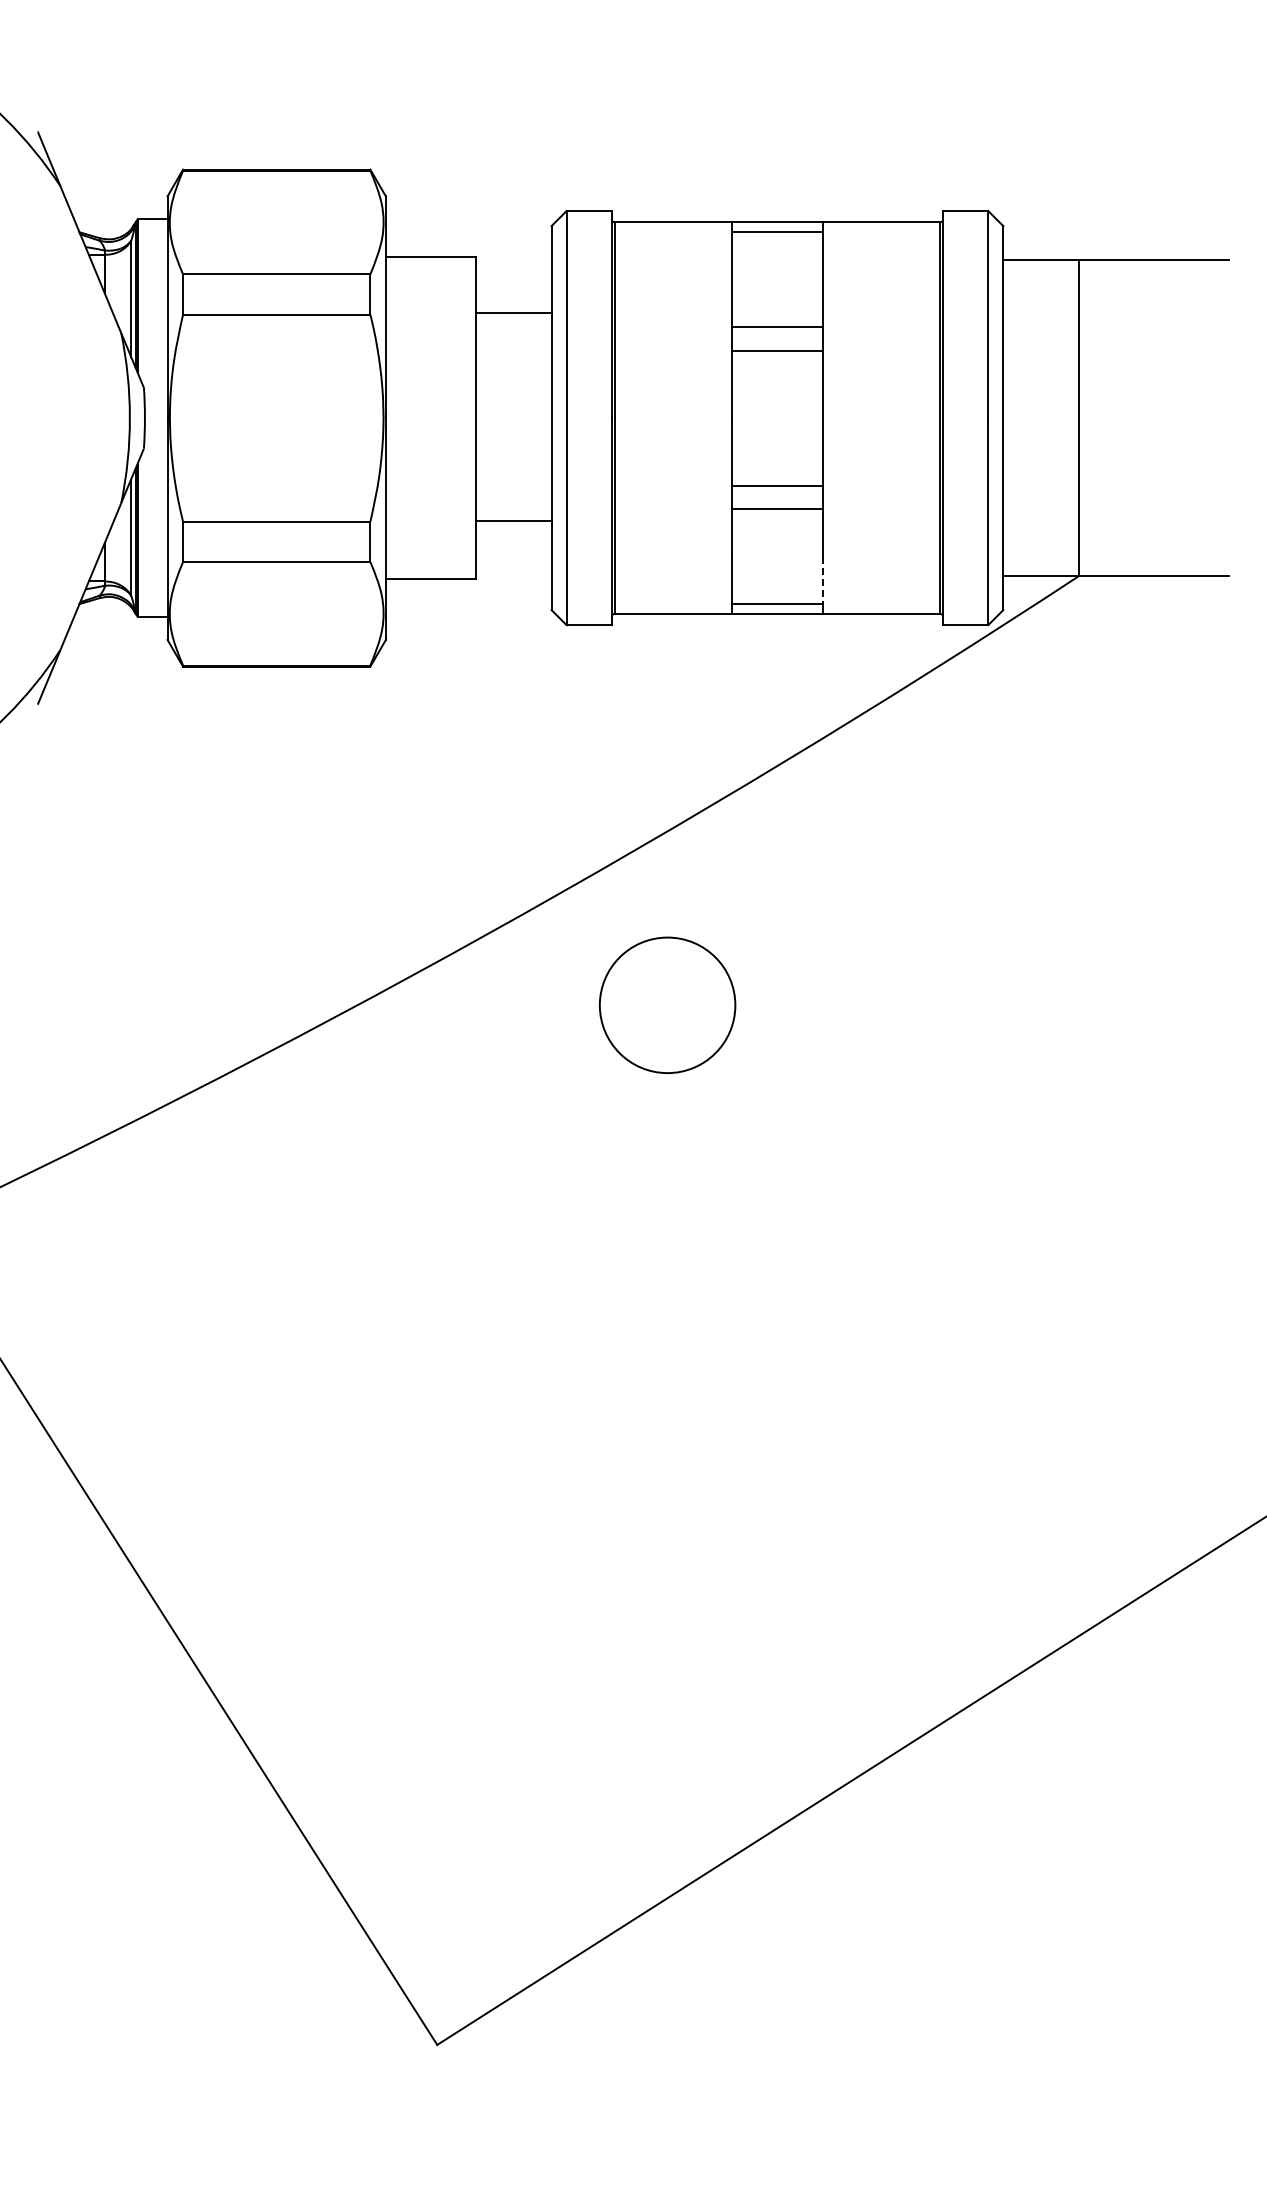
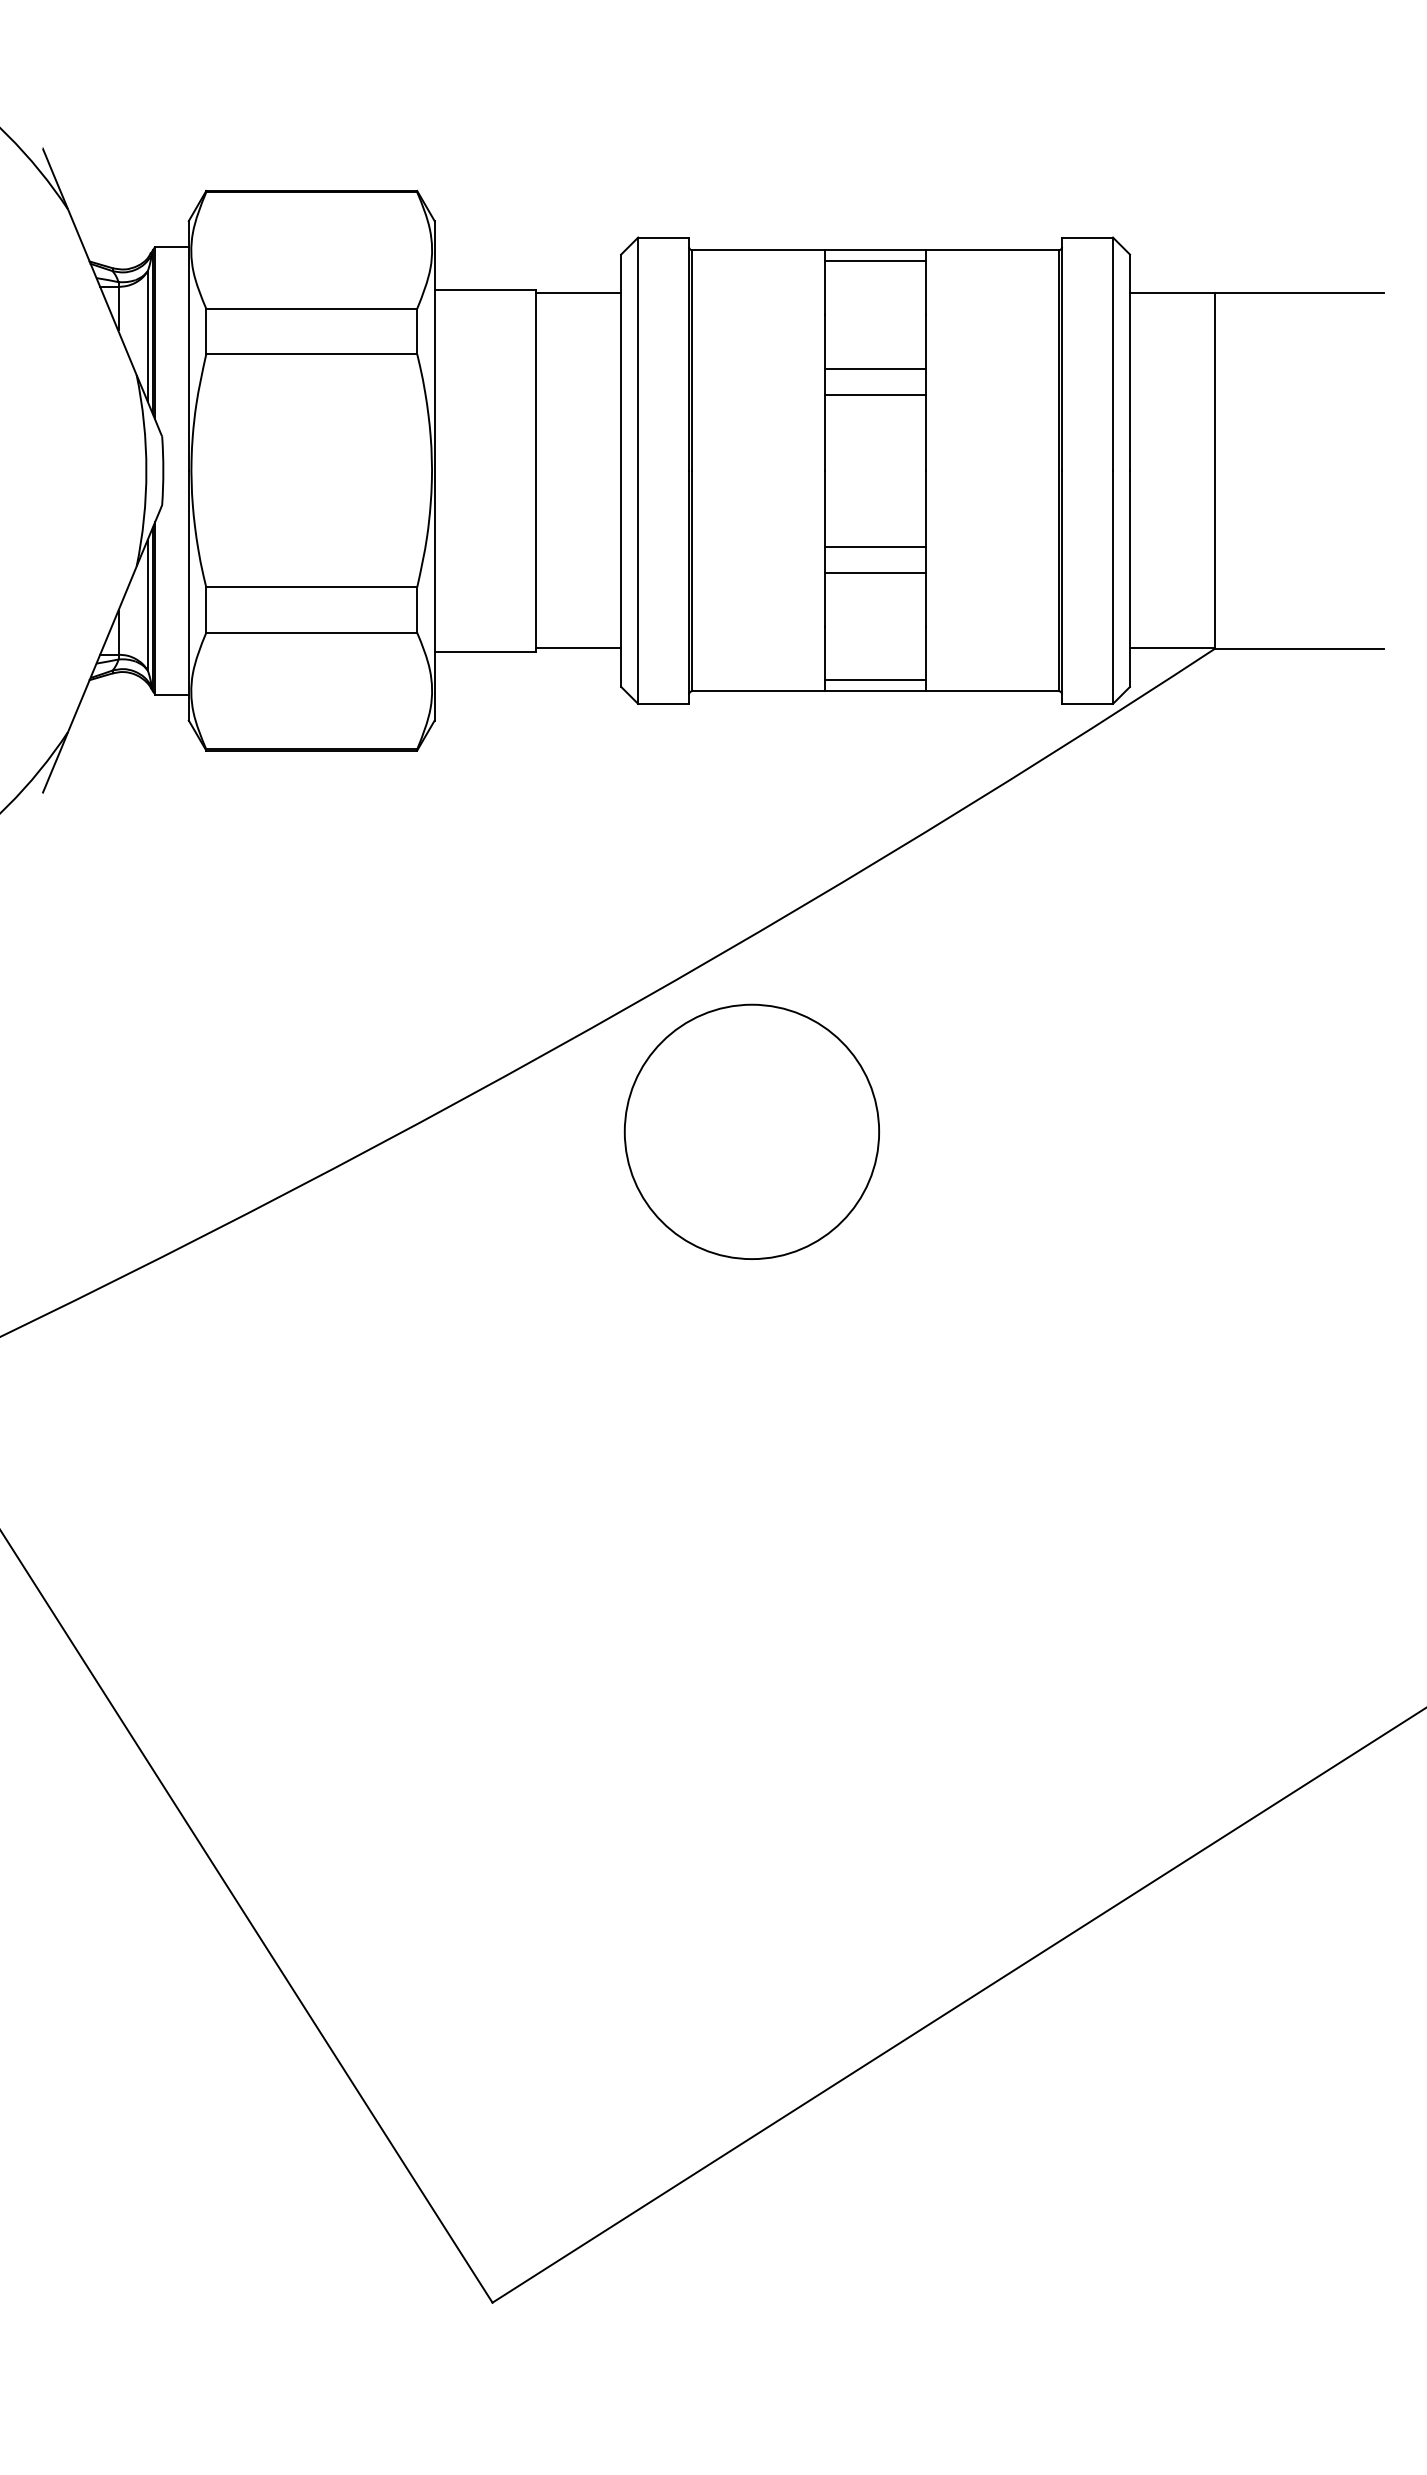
line: (513, 313) -> (578, 293), moved
line: (513, 520) -> (578, 647), moved
line: (822, 580) -> (926, 653), dashed -> solid
circle: (667, 1005) -> (751, 1132), size x1.67

